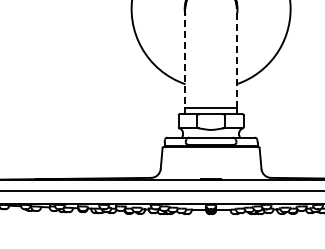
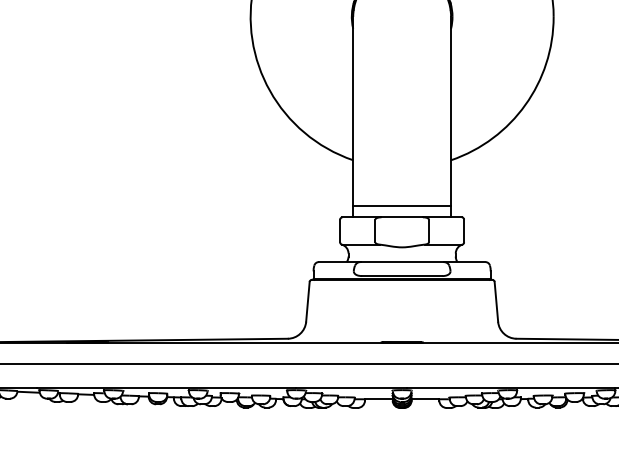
line: (185, 58) -> (353, 111), dashed -> solid
line: (236, 58) -> (450, 111), dashed -> solid

